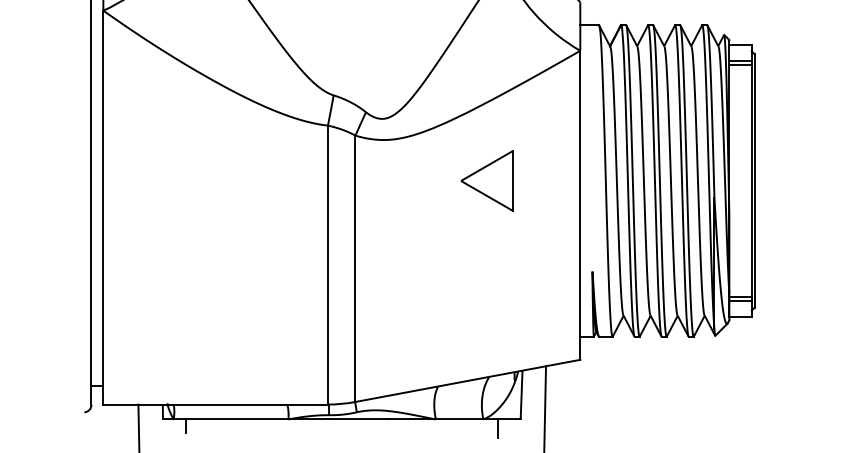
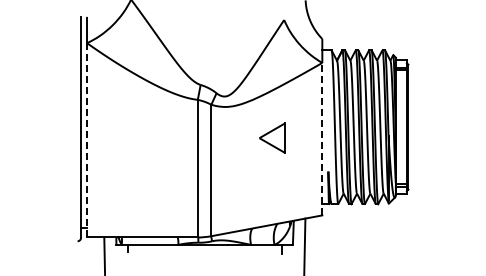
part: (487, 179) -> (272, 137), moved
line: (580, 203) -> (322, 138), solid -> dashed
line: (102, 205) -> (86, 139), solid -> dashed

